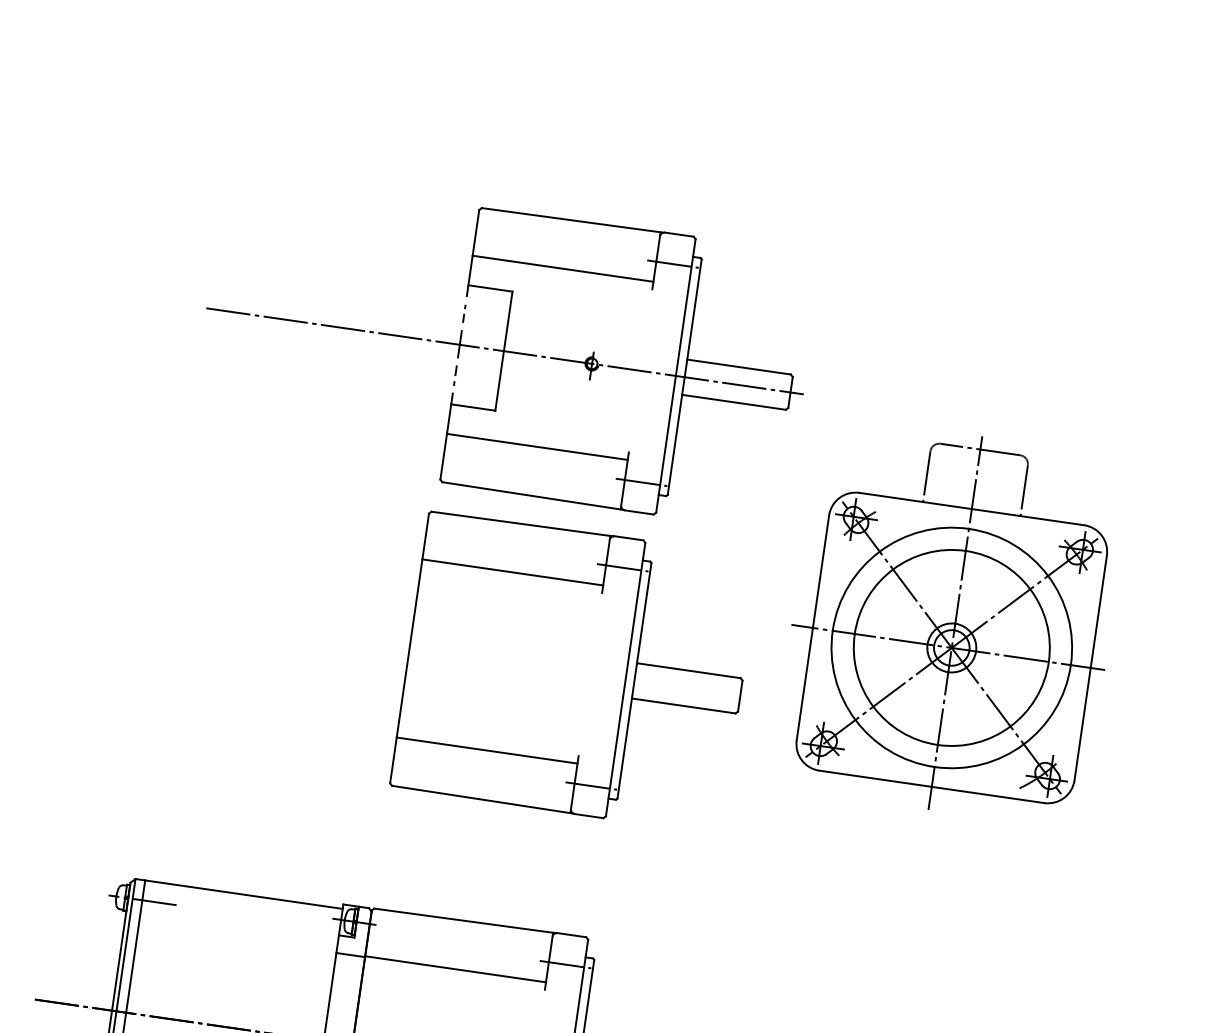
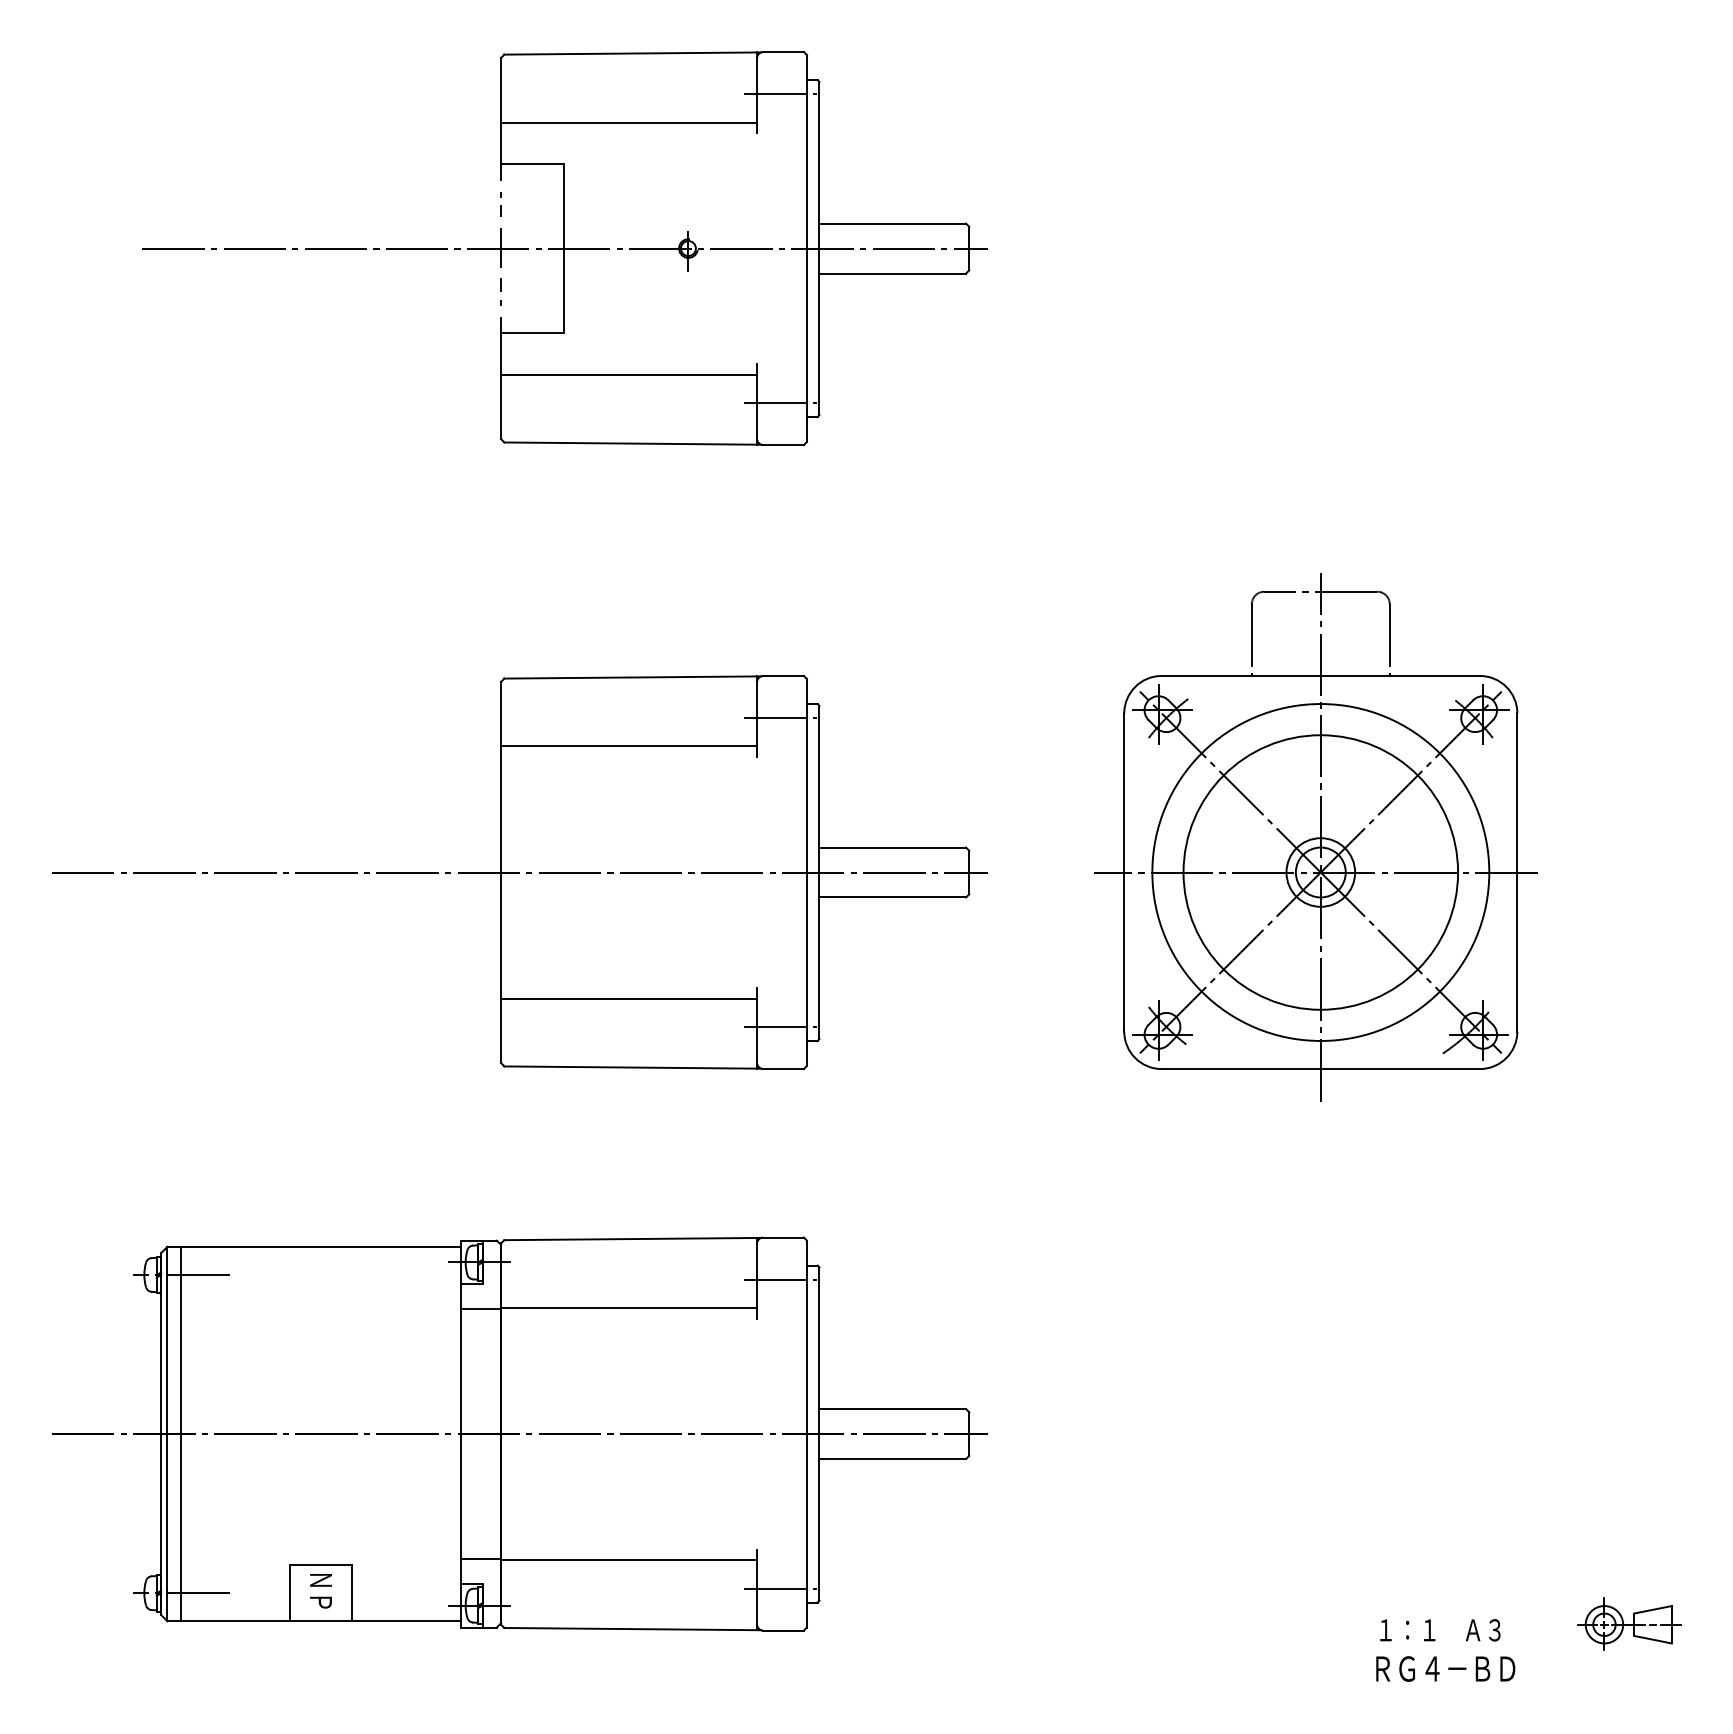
part: (504, 351) -> (564, 248), moved
part: (951, 622) -> (1315, 837), moved
line: (422, 650) -> (519, 872), added

